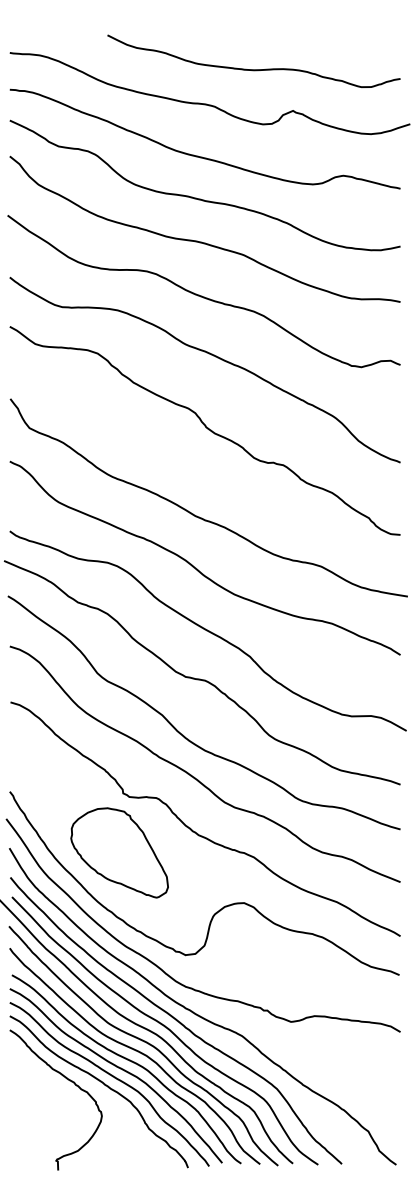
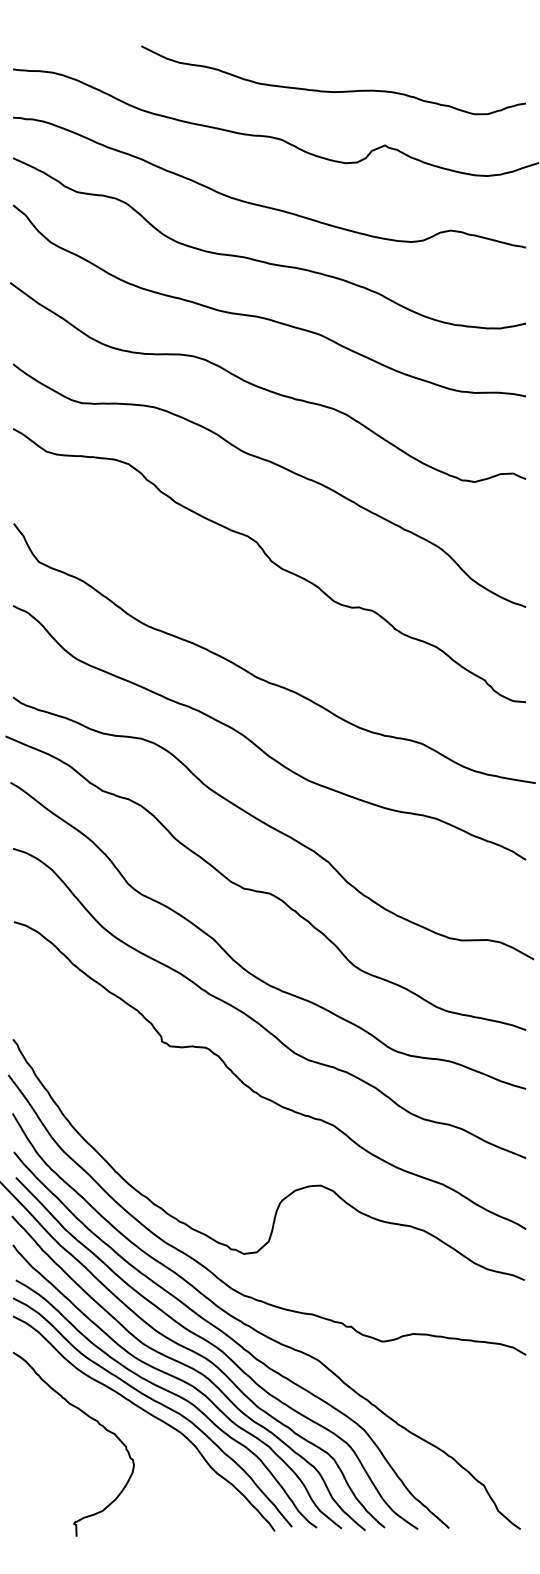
part: (119, 852) -> (157, 1119), removed
curve: (104, 1085) -> (137, 1425), removed

